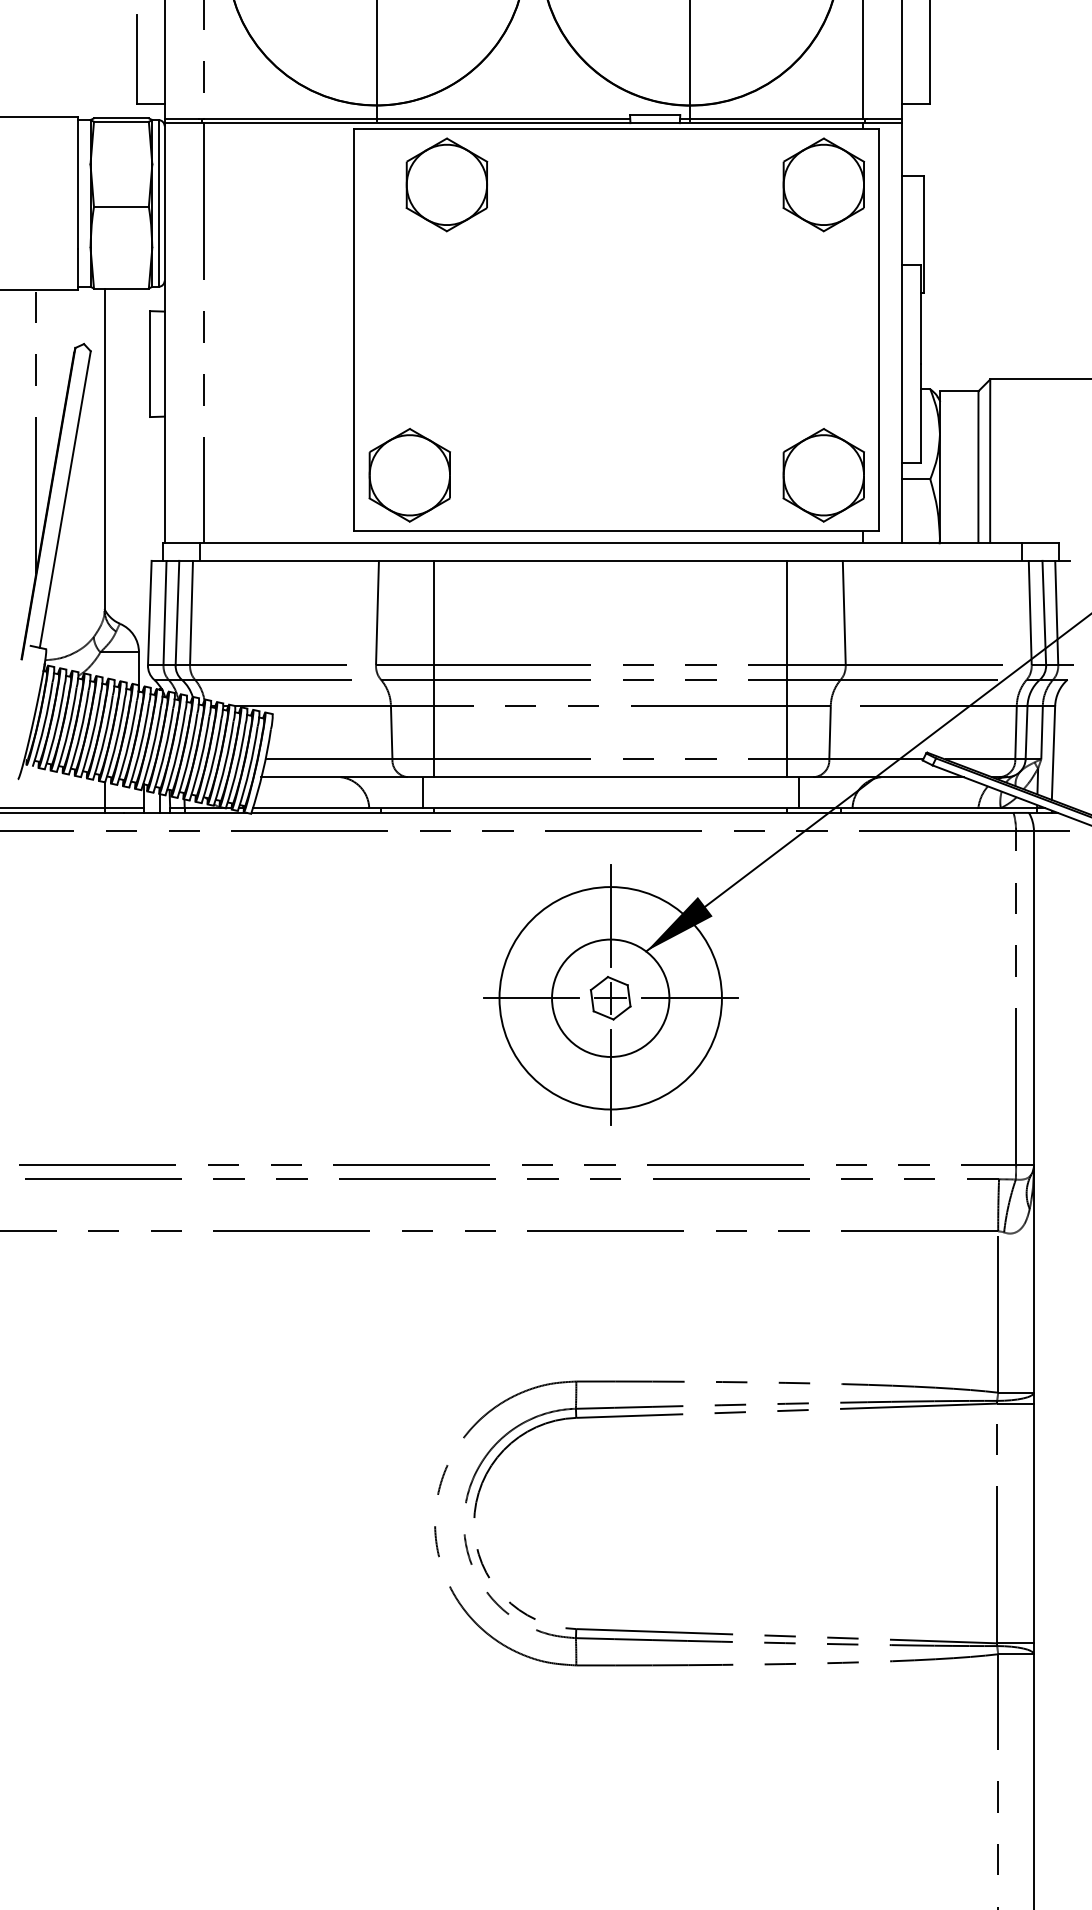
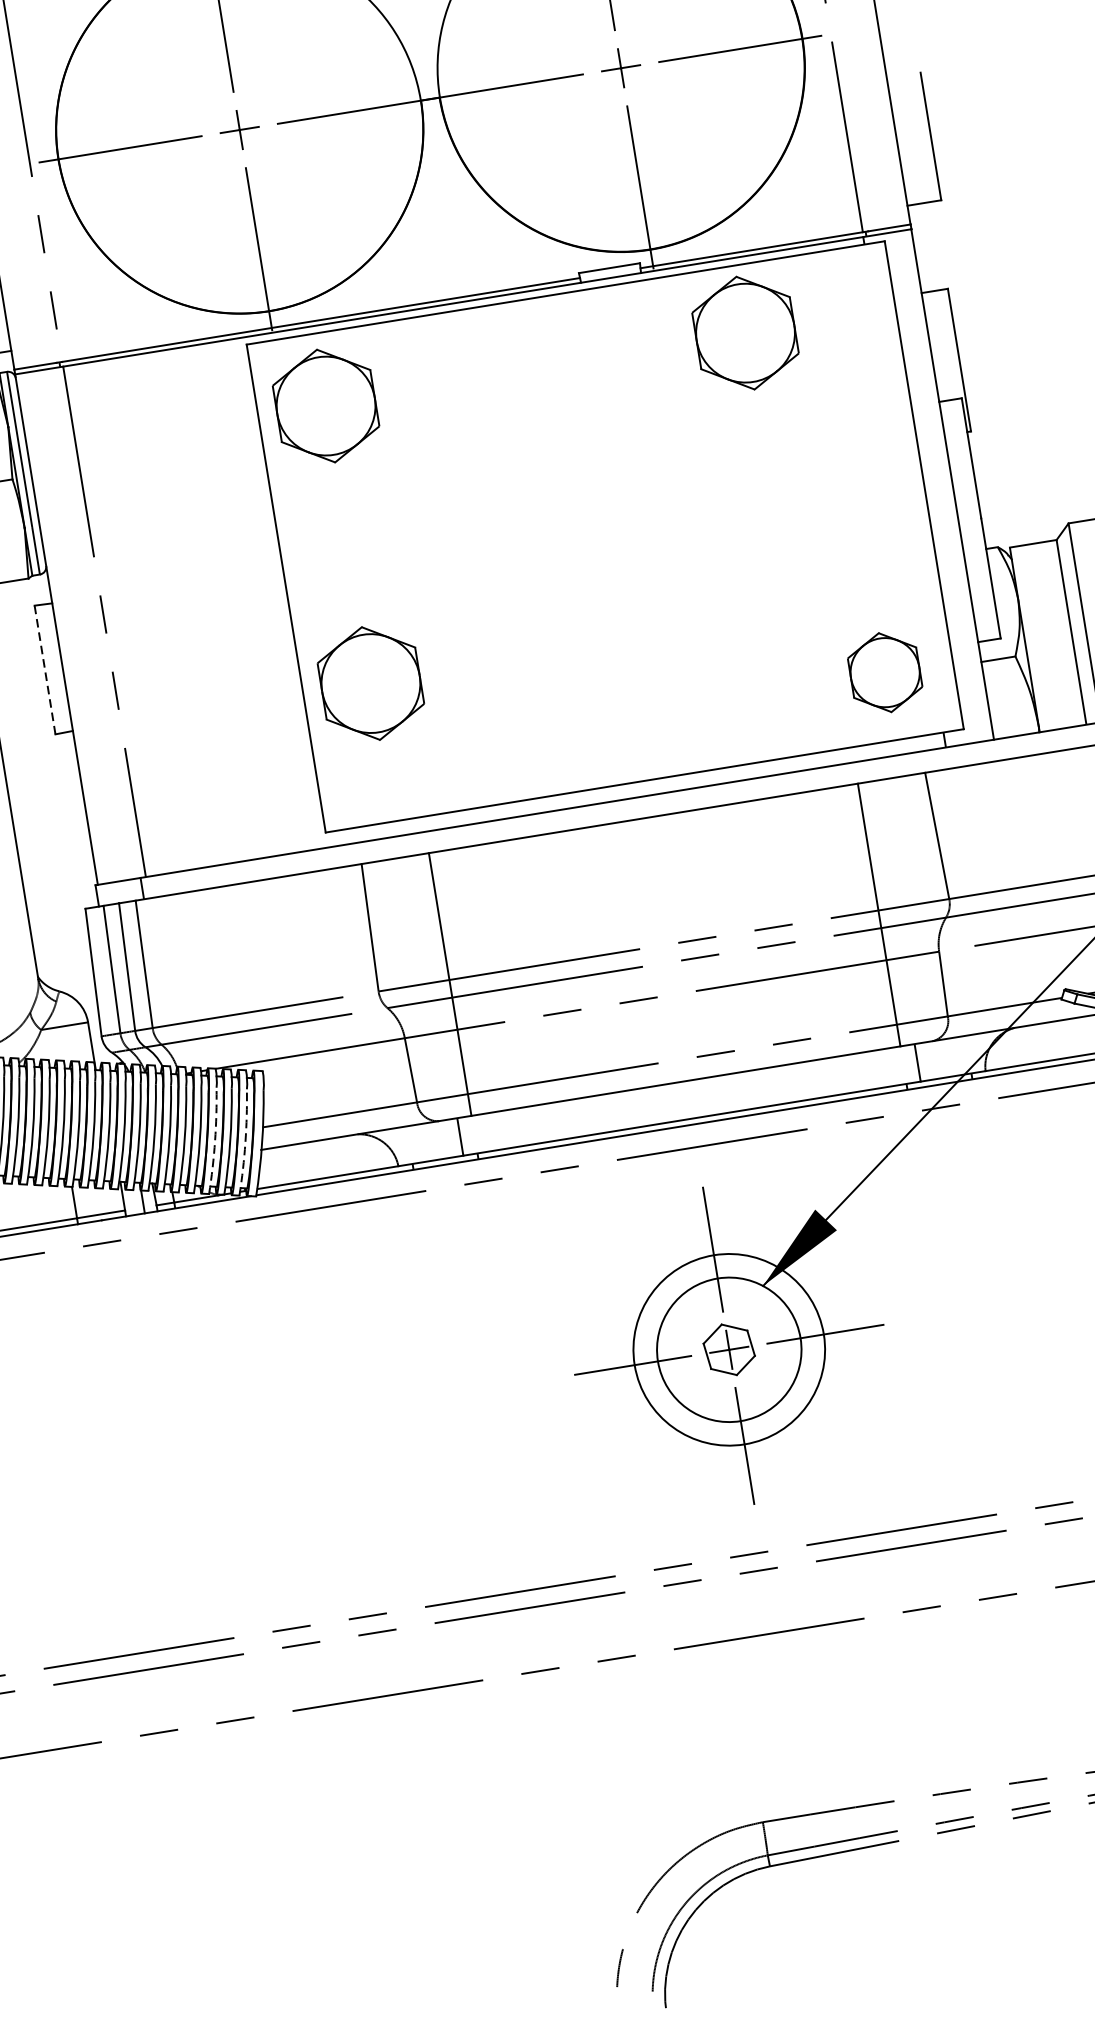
part: (446, 184) -> (325, 405), moved
part: (823, 184) -> (745, 332), moved
line: (150, 364) -> (45, 670), solid -> dashed
part: (409, 475) -> (370, 683), moved
part: (823, 475) -> (884, 672), size x0.7
arc: (225, 764) -> (215, 1141), solid -> dashed
arc: (249, 769) -> (245, 1142), solid -> dashed
circle: (610, 998) -> (729, 1350), size x0.7

